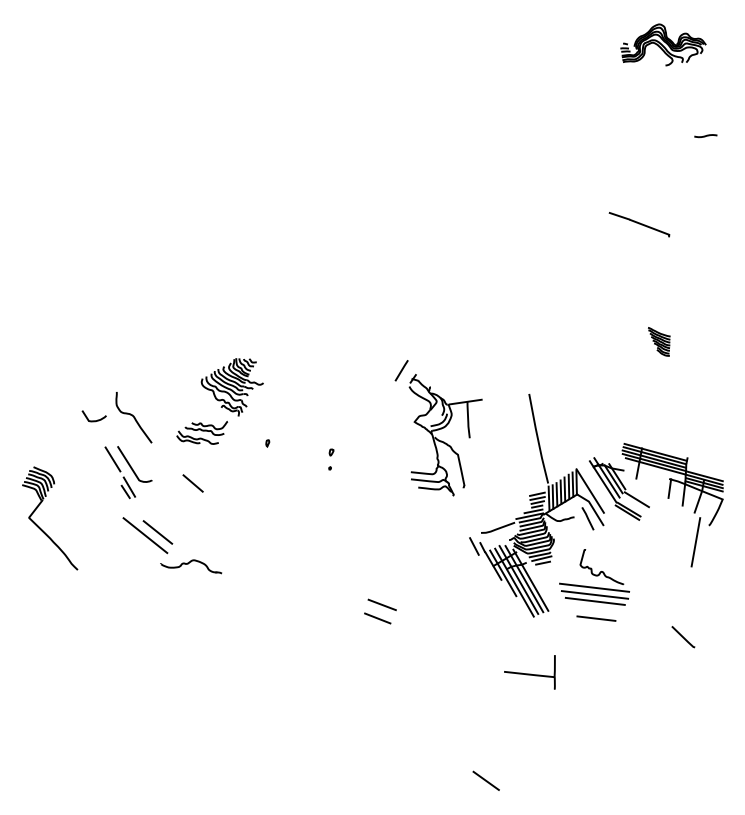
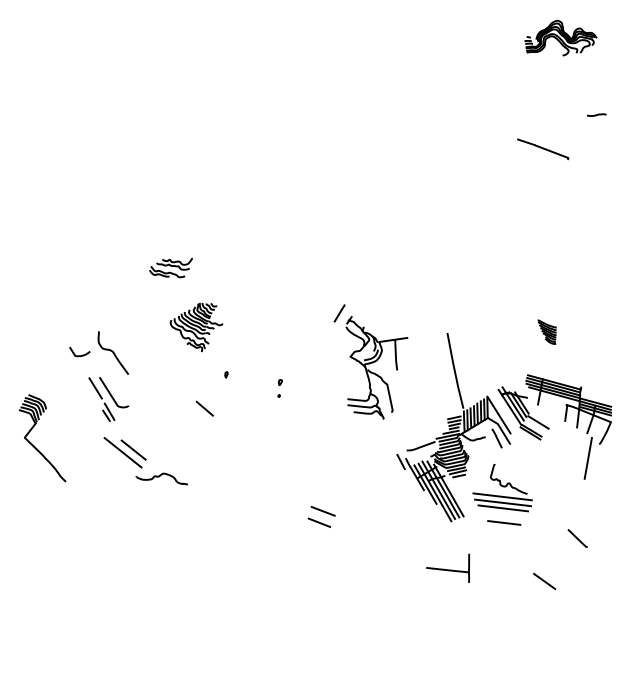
part: (639, 224) -> (543, 149), moved
part: (659, 341) -> (547, 331), moved
part: (201, 432) -> (170, 267), moved
line: (192, 483) -> (204, 408), moved
line: (485, 780) -> (544, 581), moved

